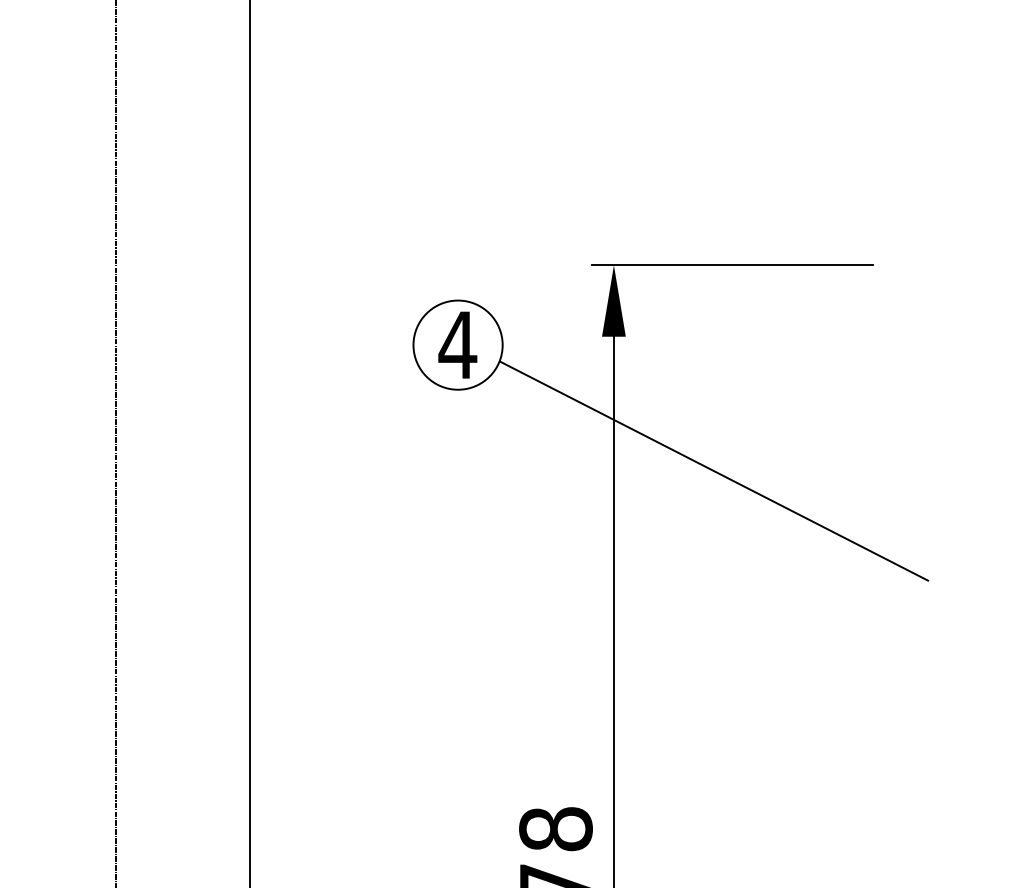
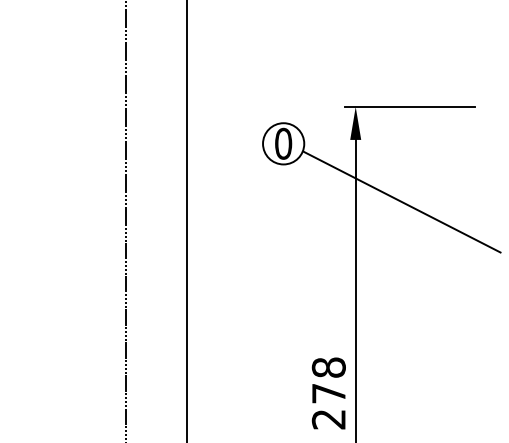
text: (457, 344) -> (283, 143), 4 -> 0

